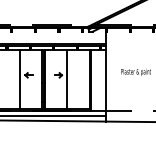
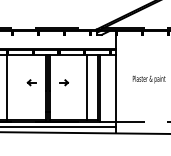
line: (19, 78) -> (6, 86), moved
line: (67, 78) -> (86, 86), moved

